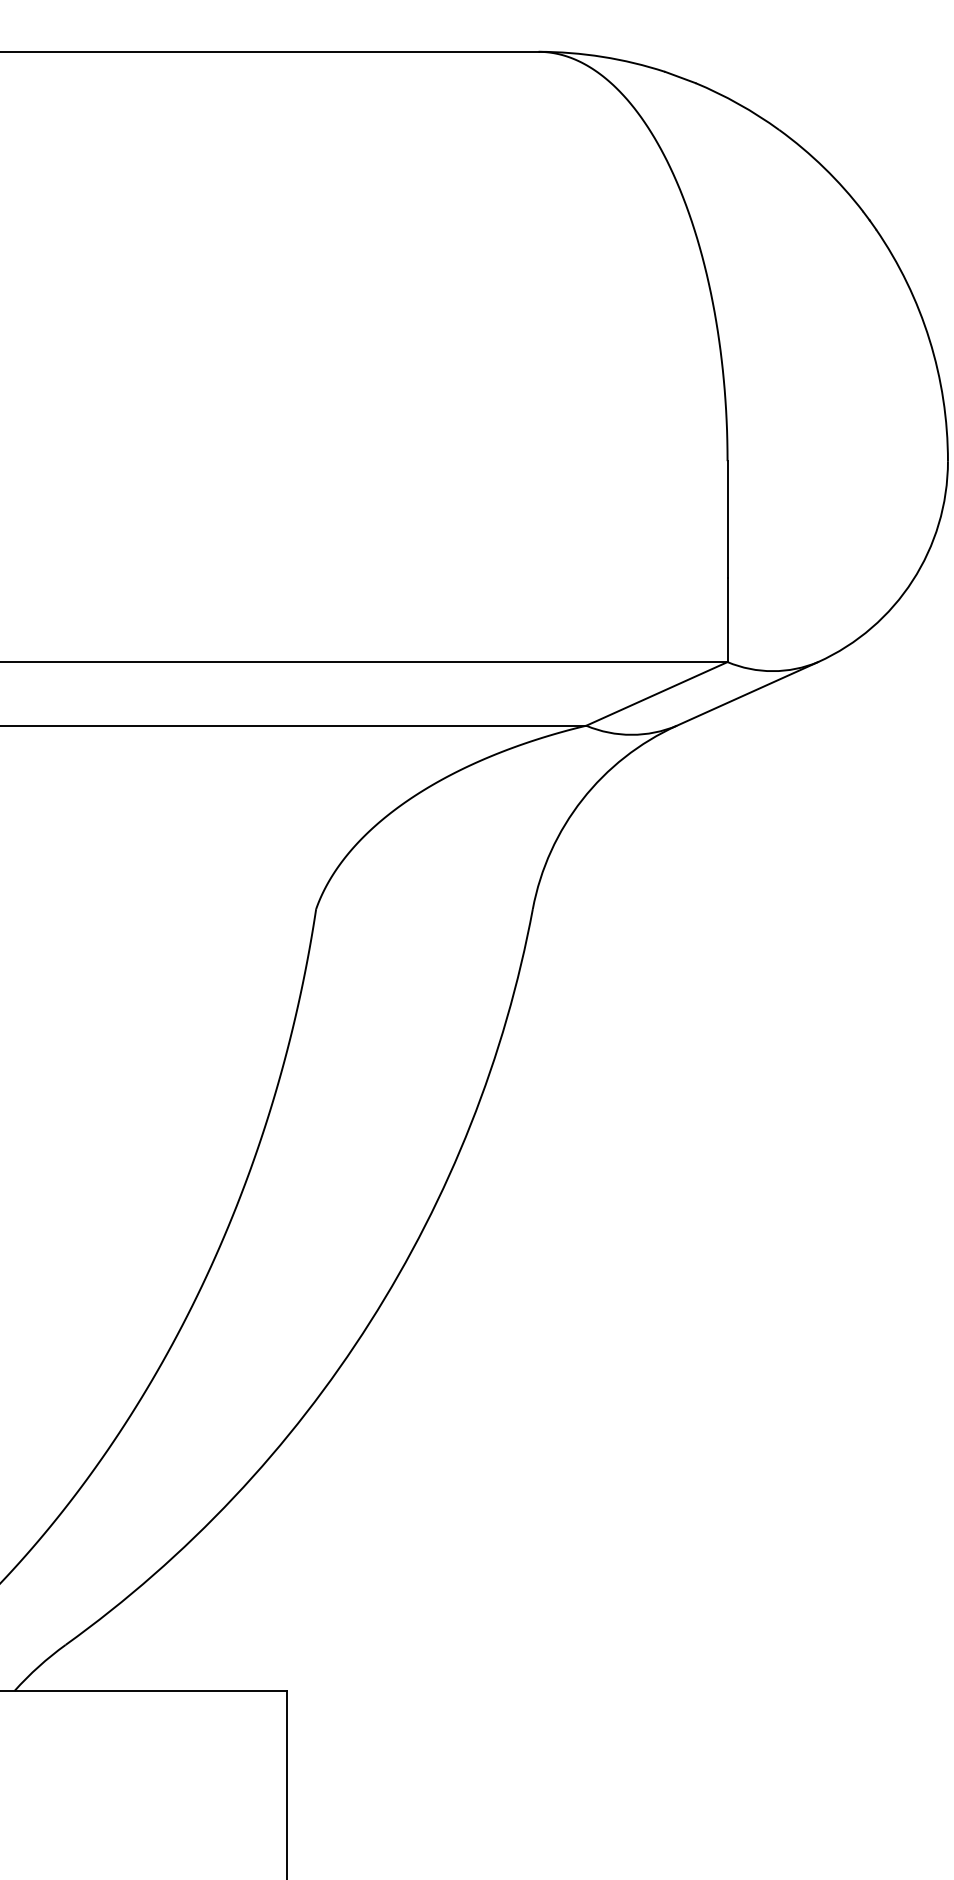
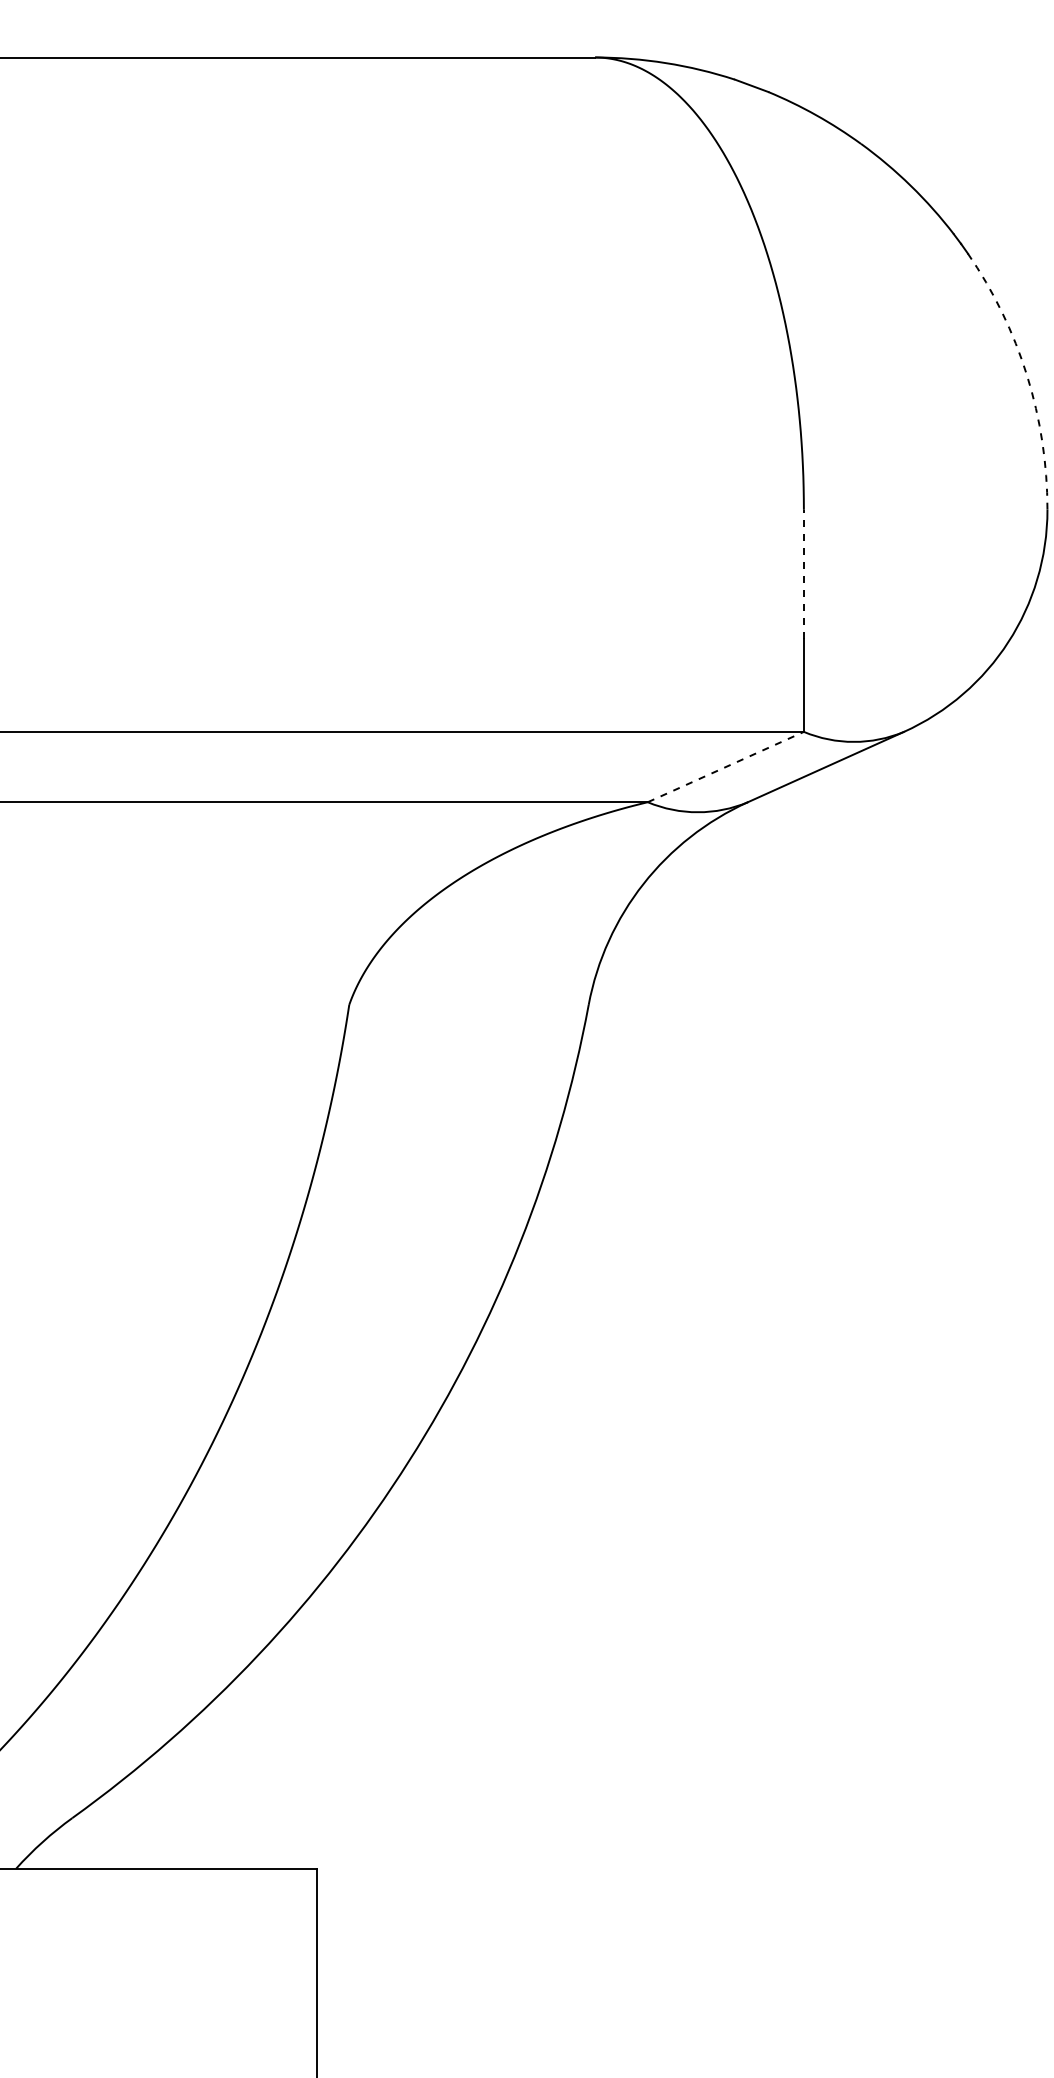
arc: (929, 339) -> (1027, 375), solid -> dashed
line: (727, 519) -> (803, 574), solid -> dashed
line: (656, 694) -> (725, 767), solid -> dashed

